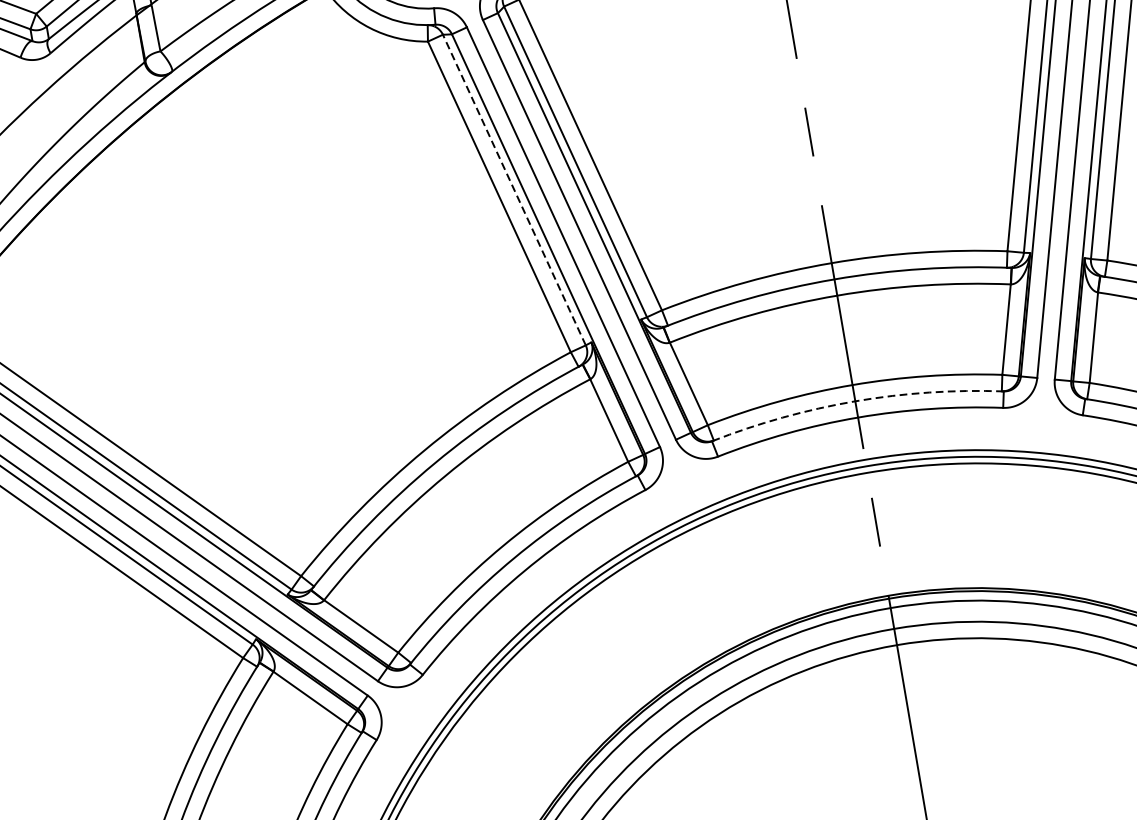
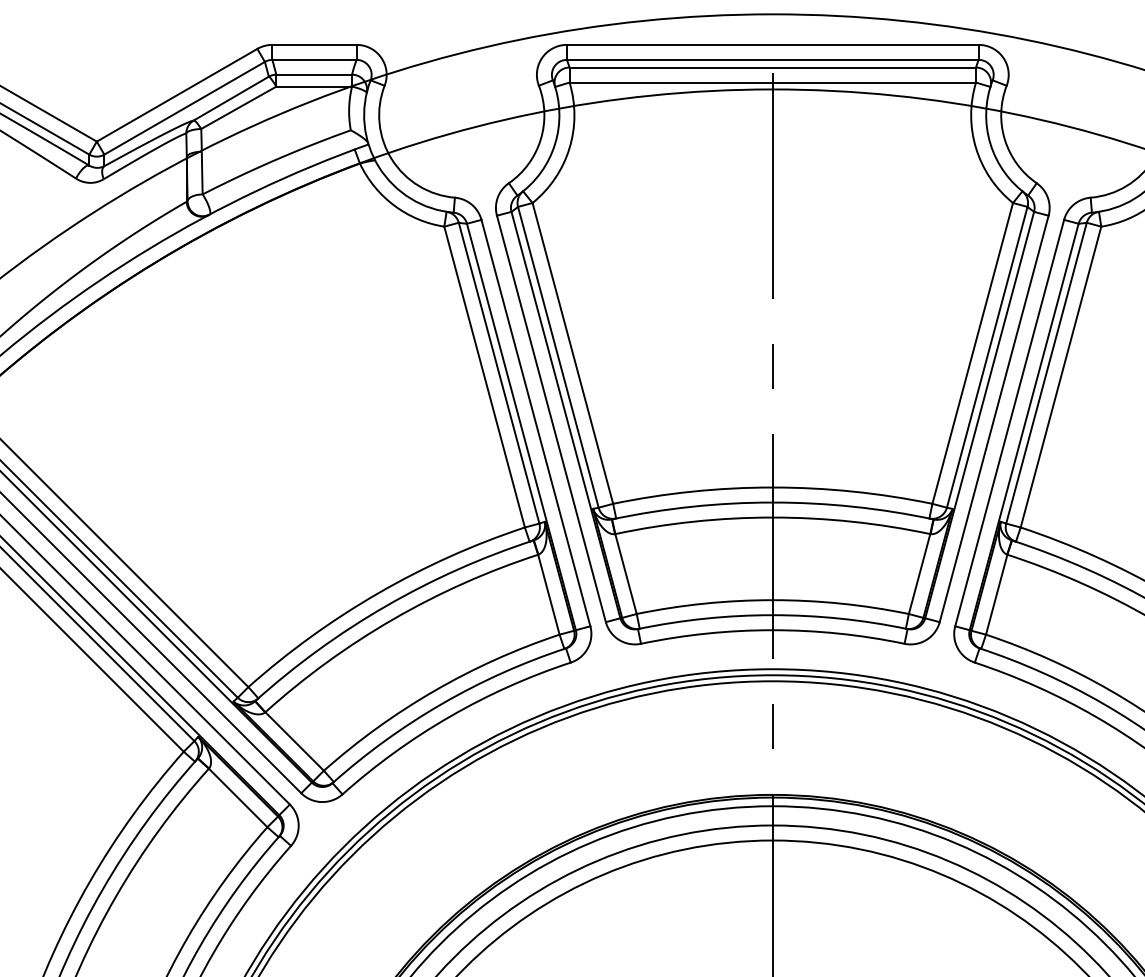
line: (514, 190) -> (499, 373), dashed -> solid
arc: (855, 401) -> (772, 615), dashed -> solid

